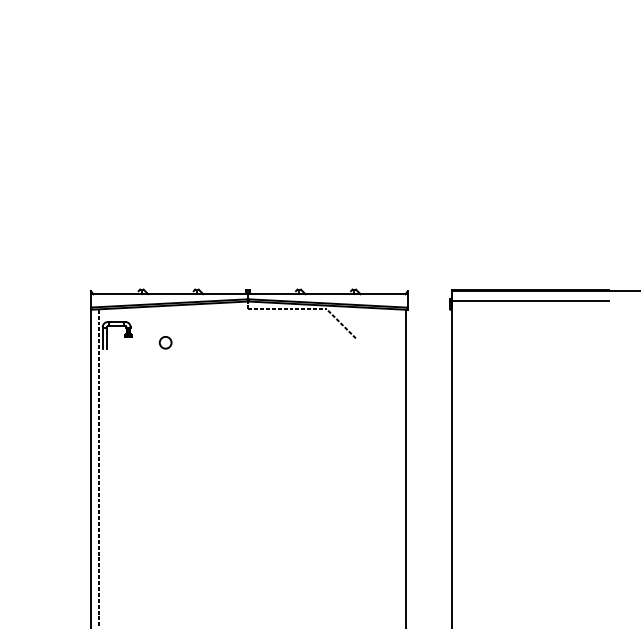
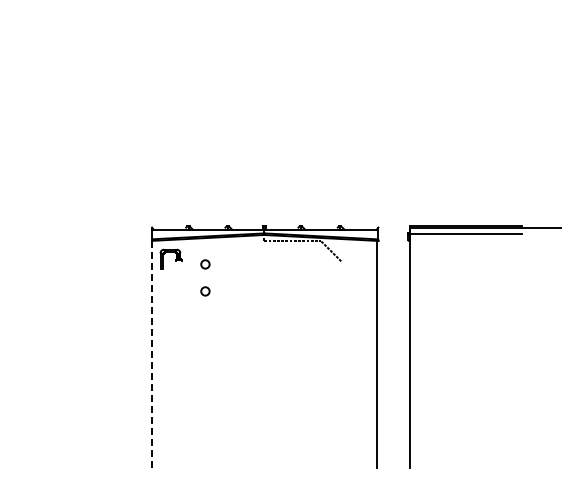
circle: (165, 380) -> (205, 291), added
line: (91, 468) -> (152, 354), solid -> dashed
line: (98, 468) -> (157, 354), removed

